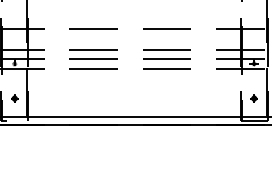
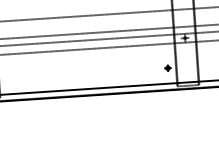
part: (253, 98) -> (167, 68), moved

